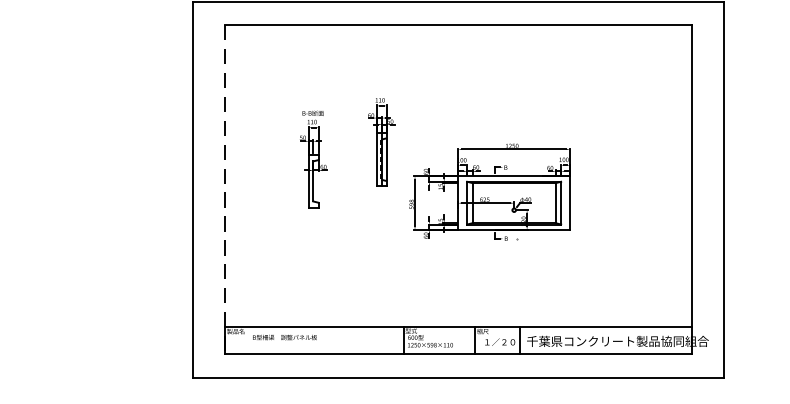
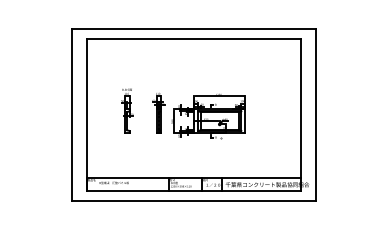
part: (381, 143) -> (158, 113), moved
part: (313, 158) -> (127, 110), moved
line: (224, 190) -> (86, 115), dashed -> solid

